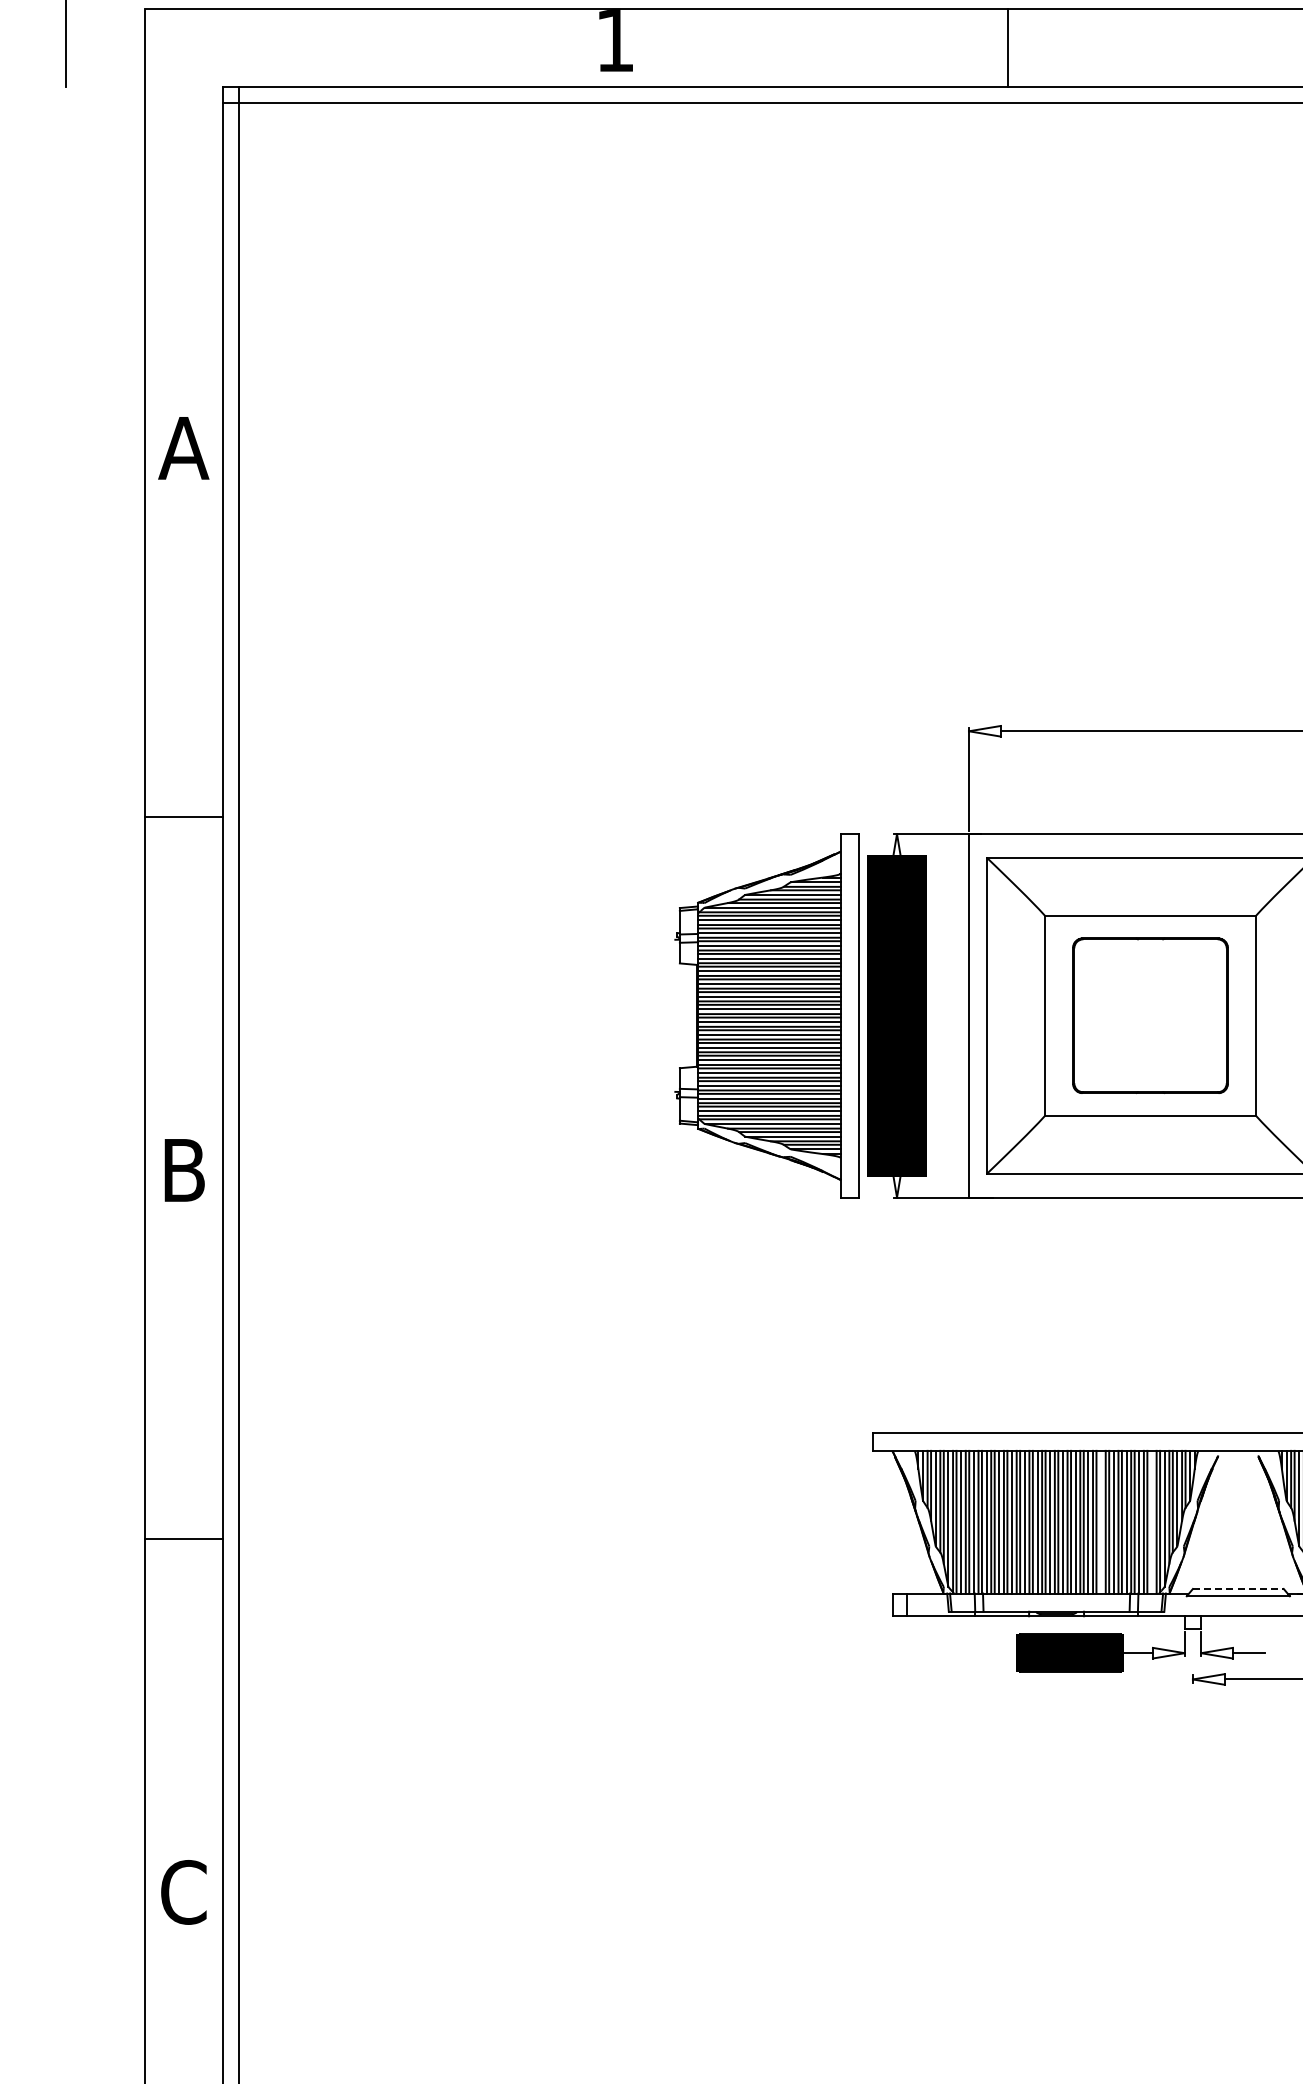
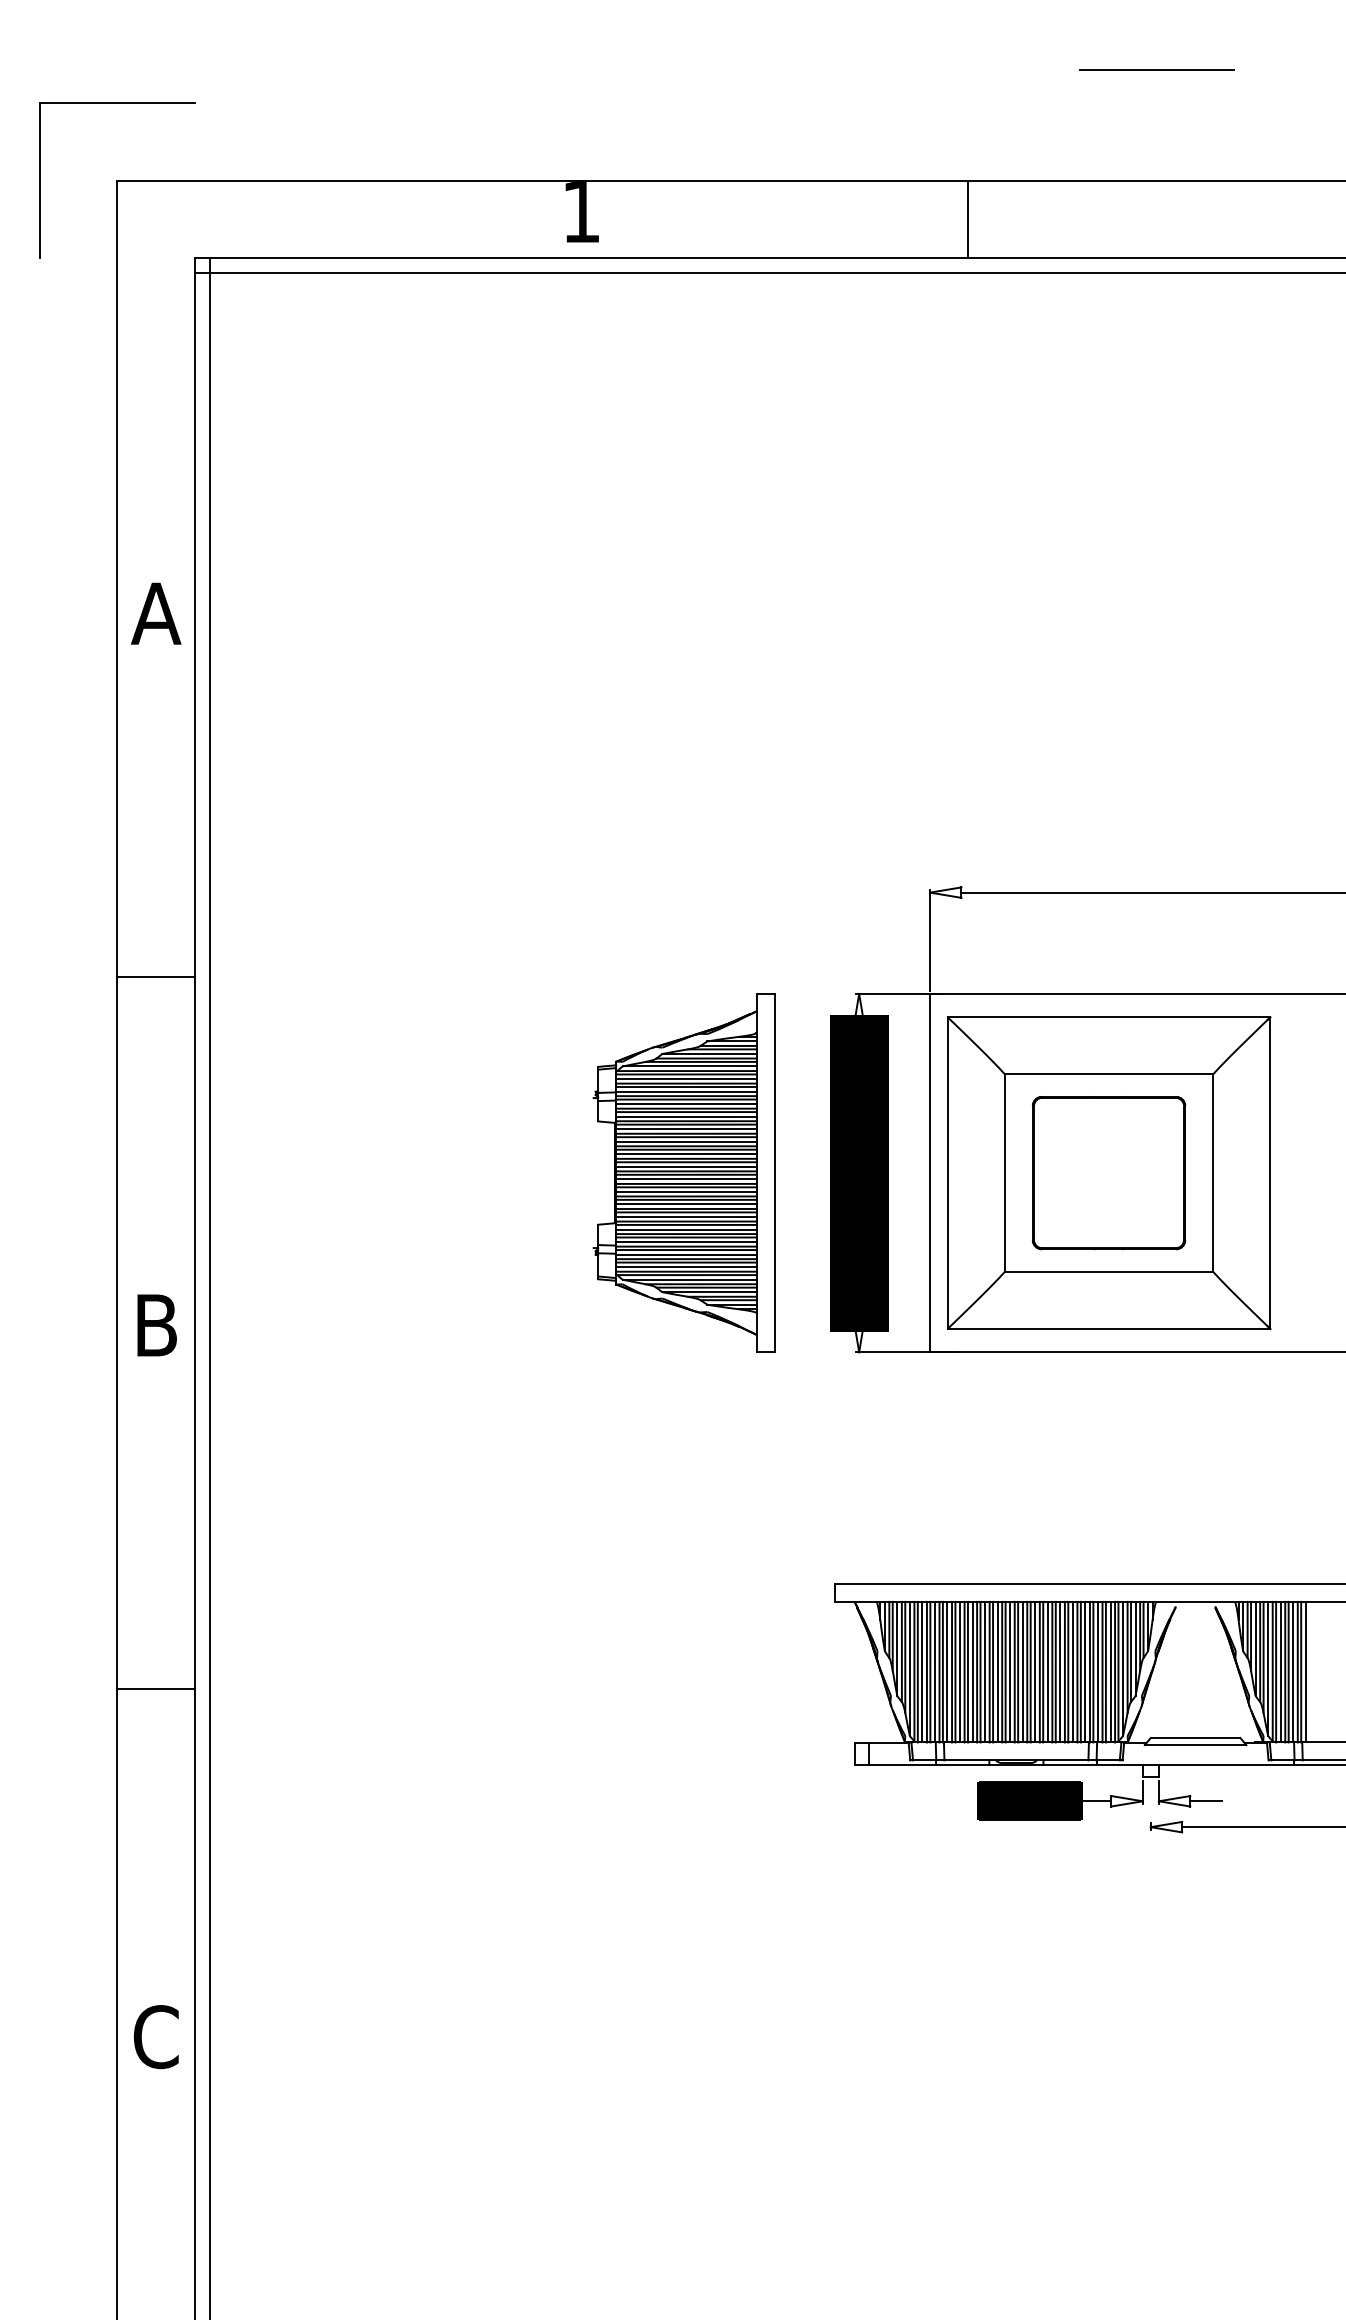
part: (766, 1015) -> (683, 1172), moved
line: (1101, 1521) -> (1060, 1671), added
line: (1152, 1521) -> (1110, 1671), added
line: (1238, 1589) -> (1195, 1738), dashed -> solid

